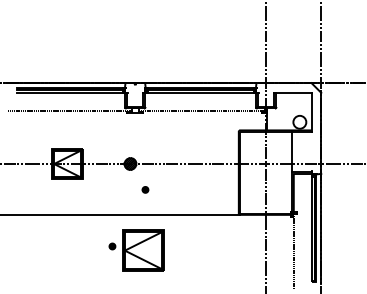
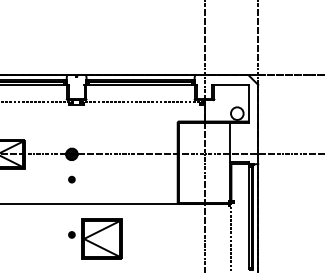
part: (145, 189) -> (71, 179), moved
part: (136, 250) -> (95, 238), moved

